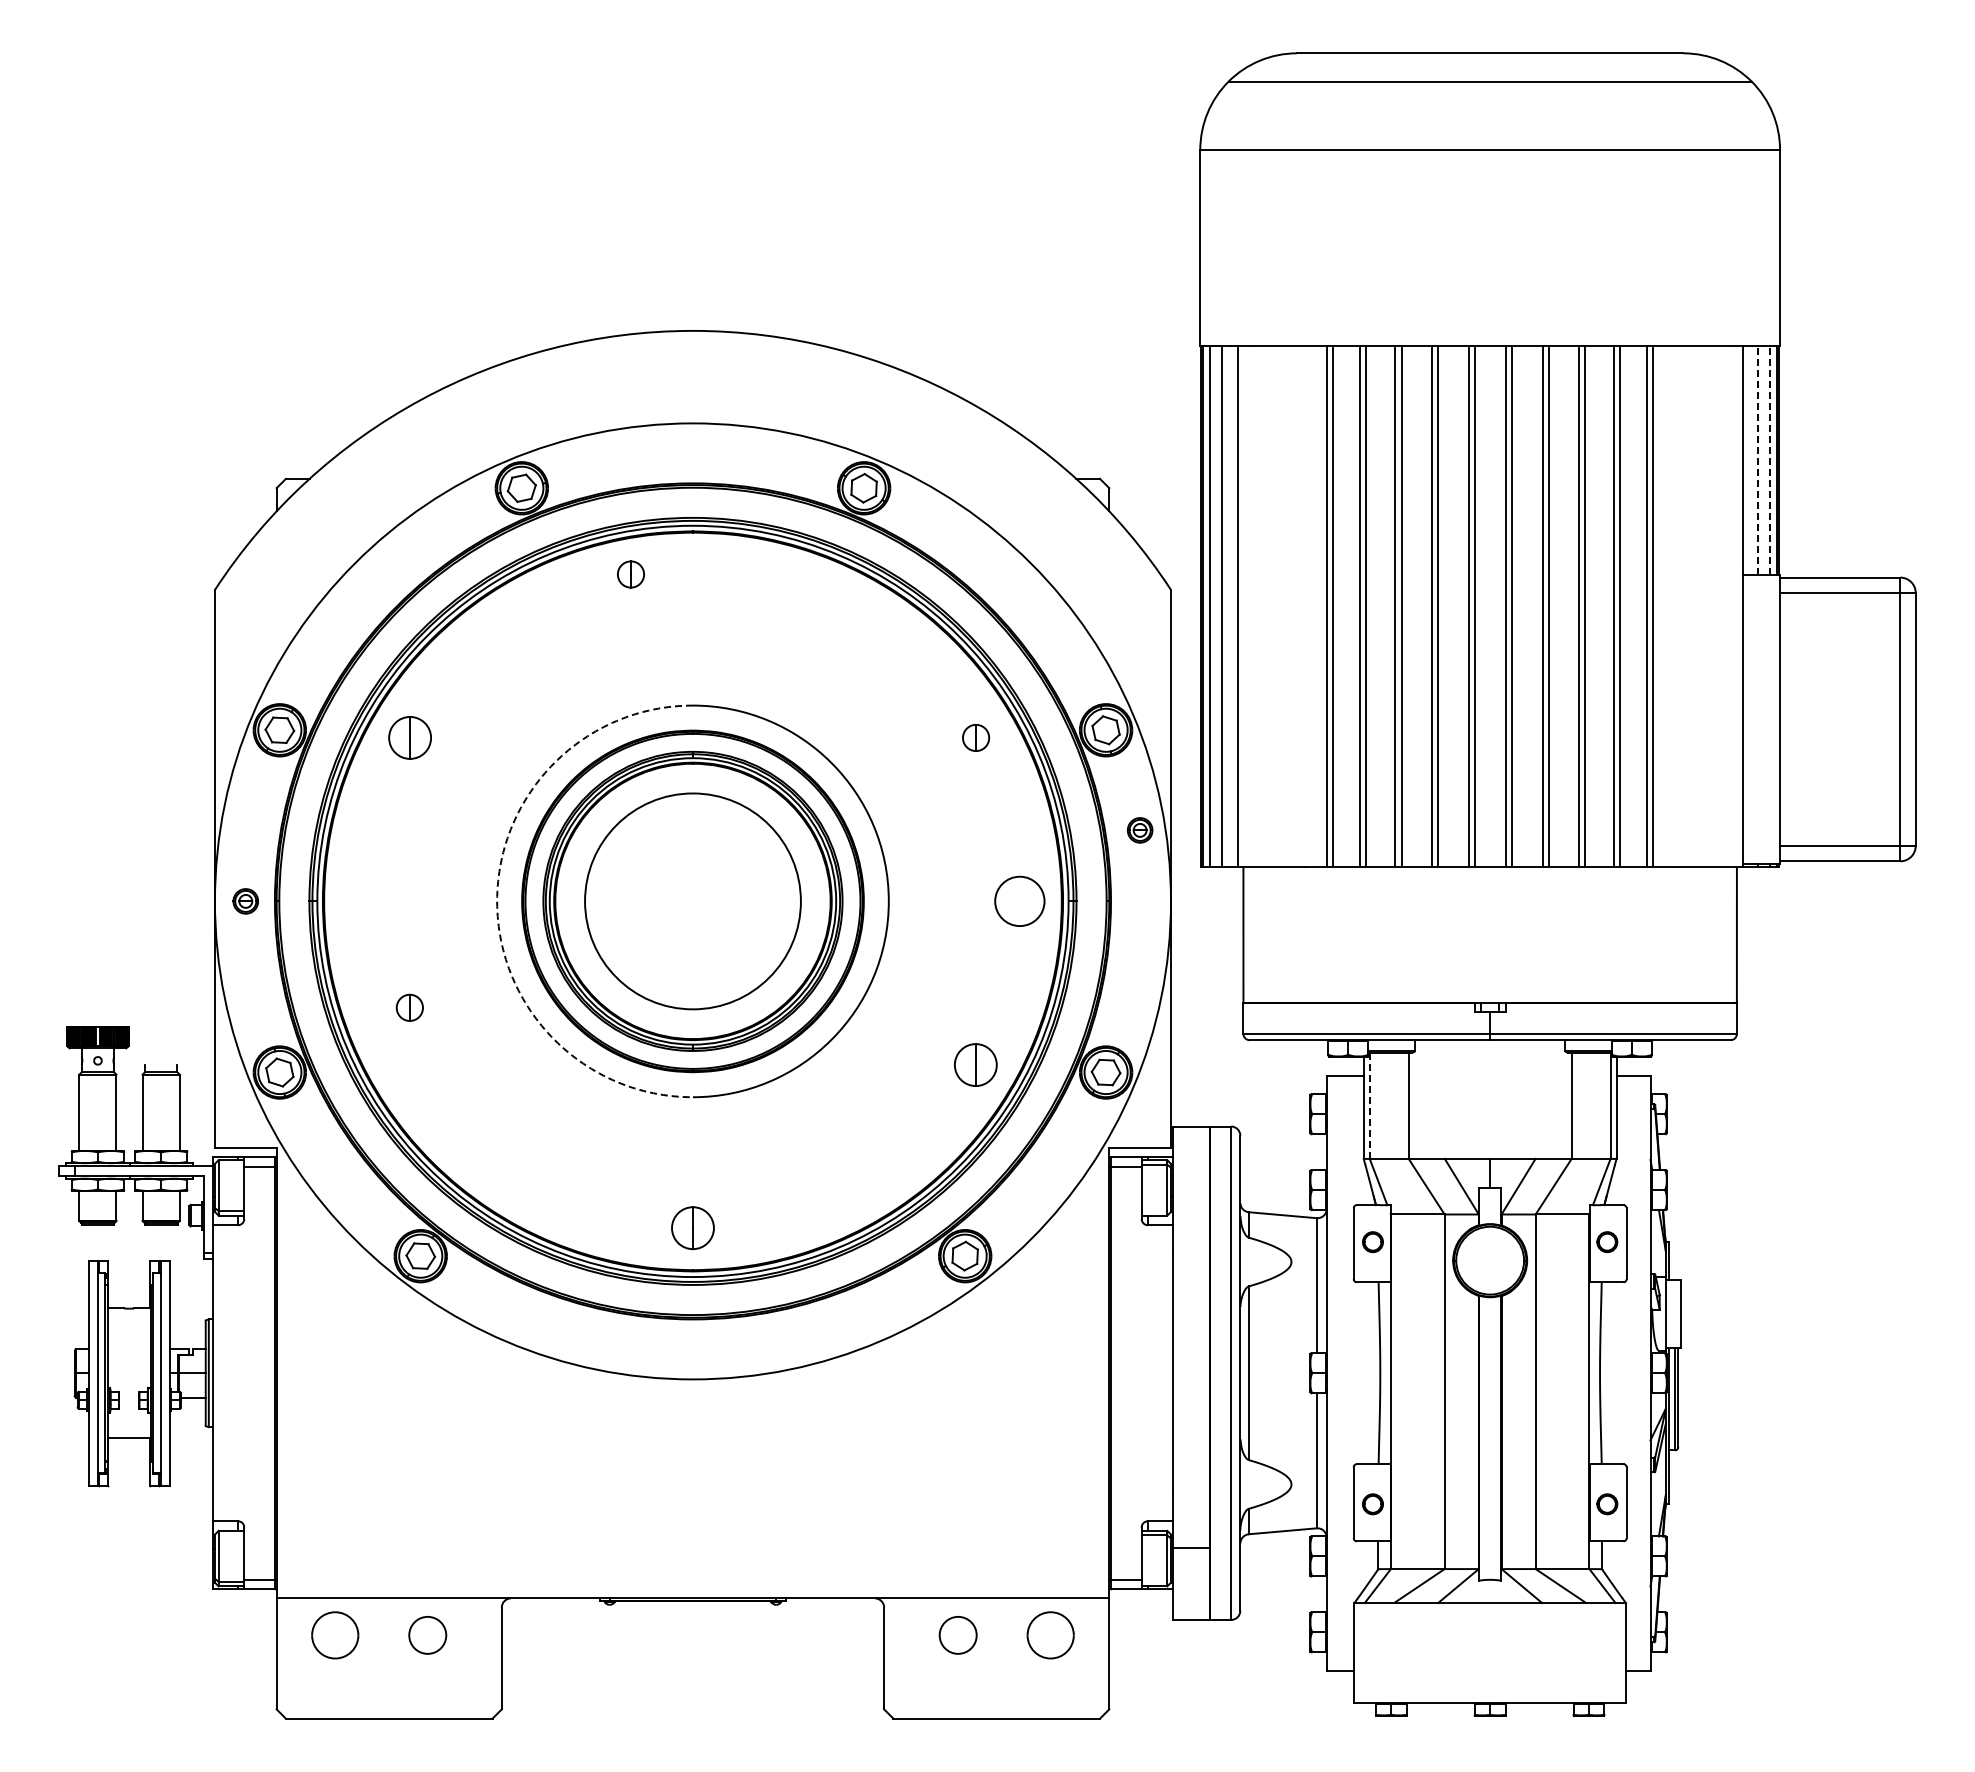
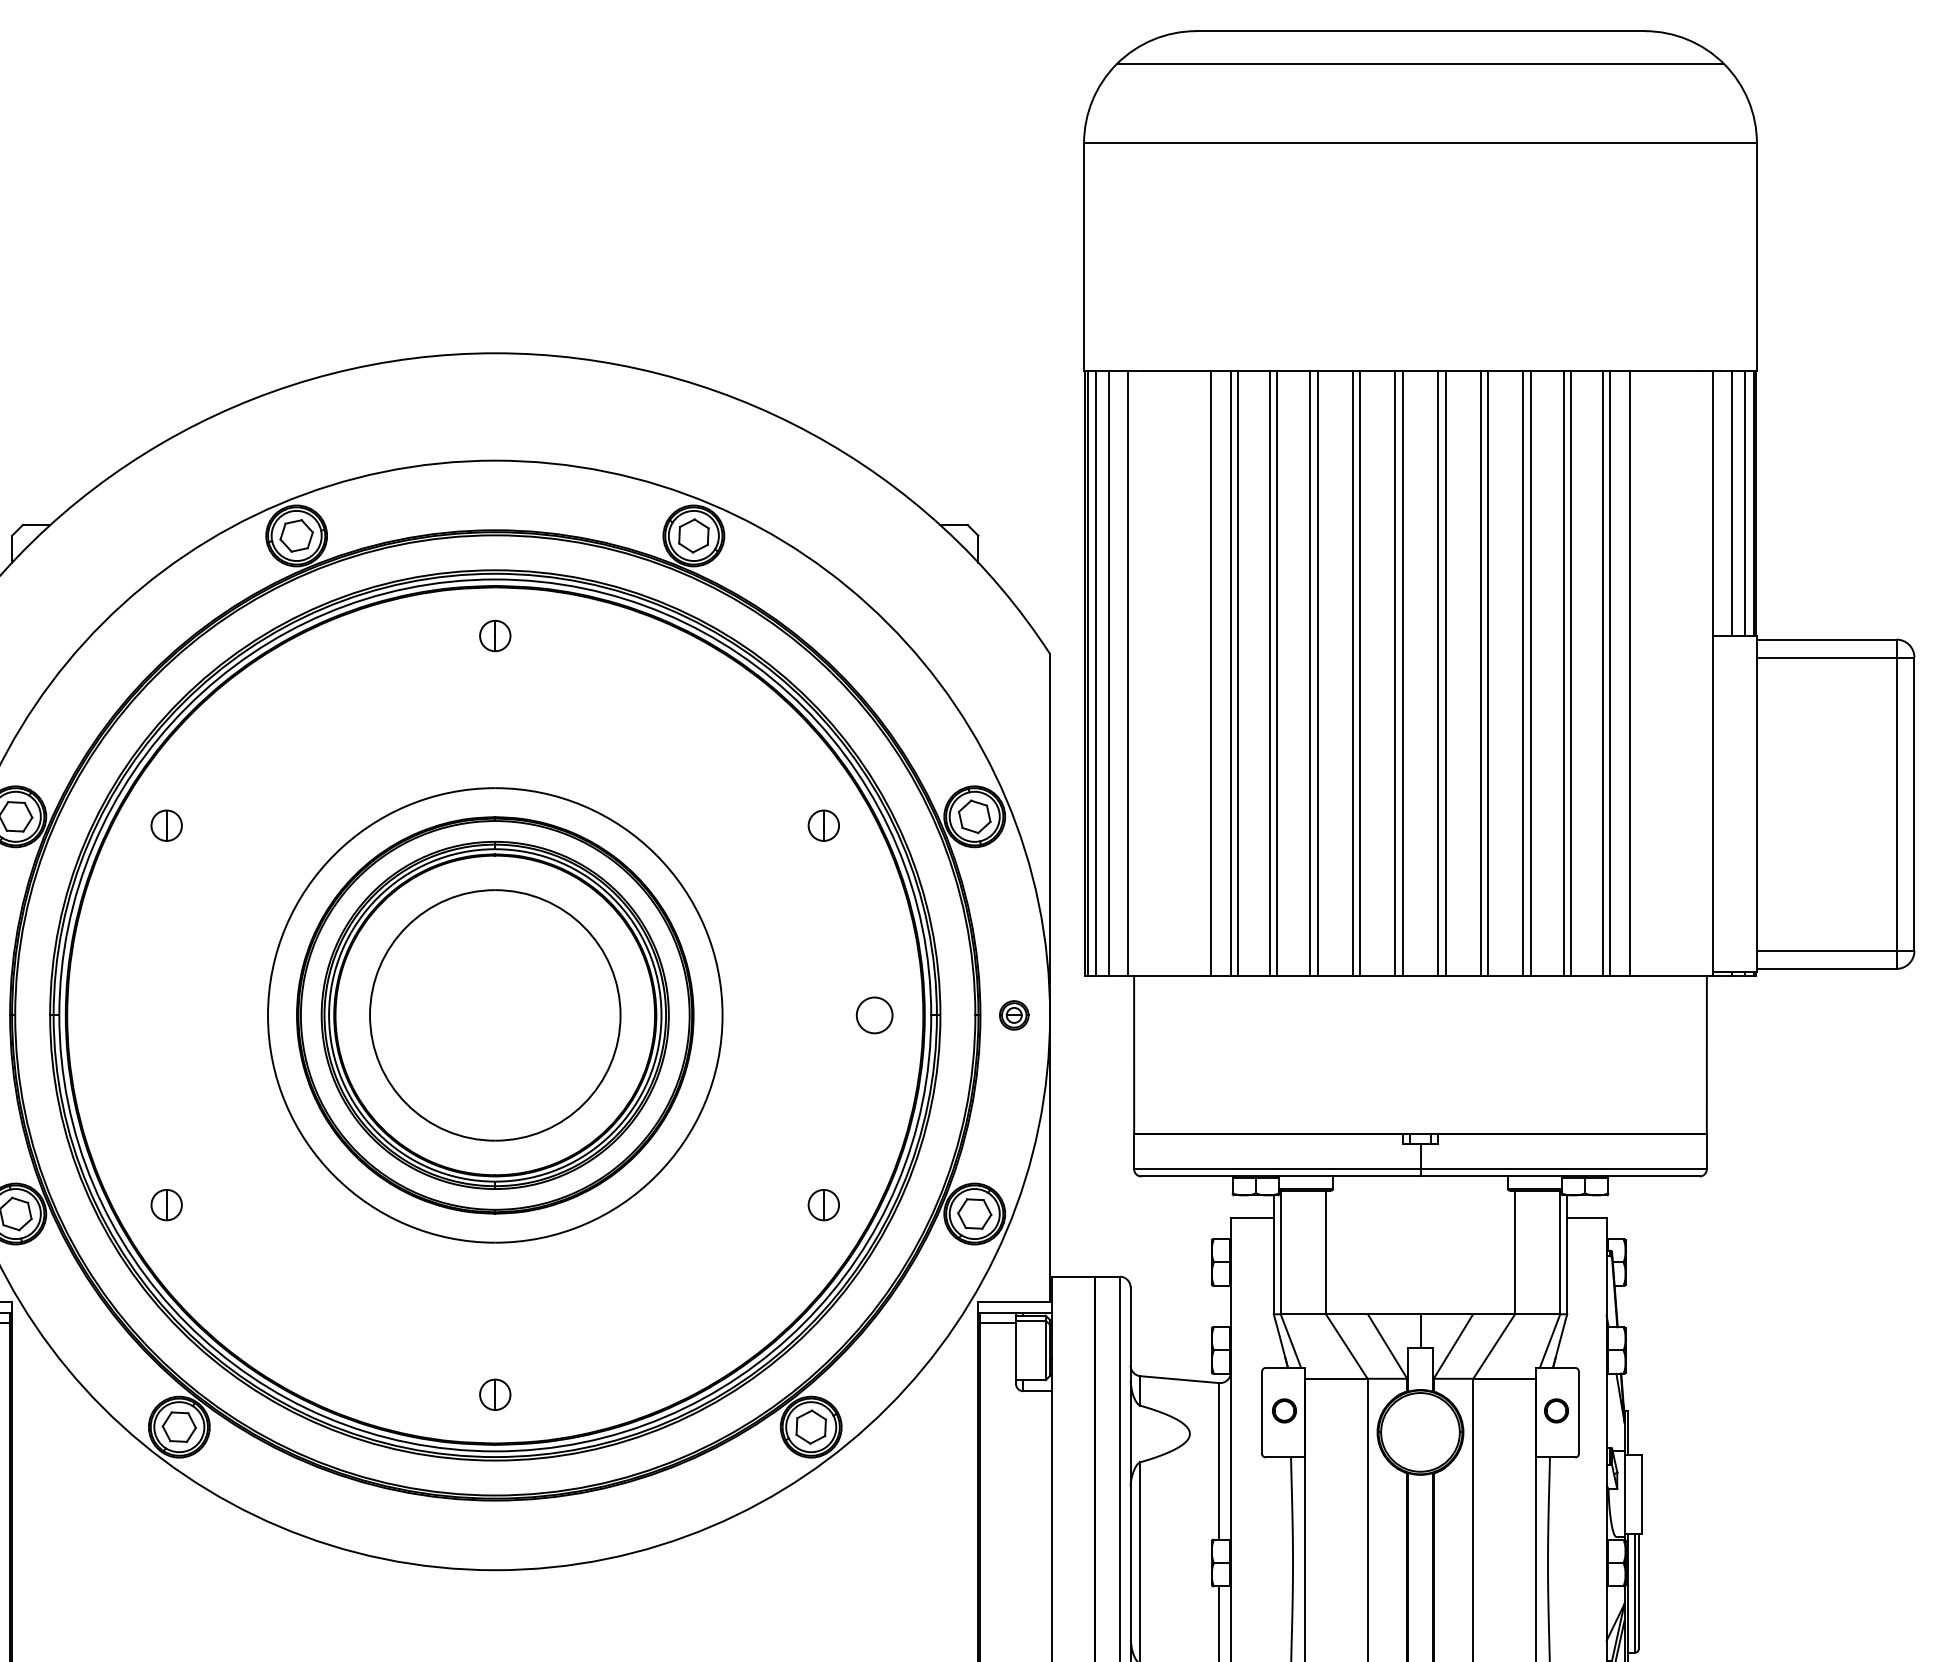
line: (1758, 459) -> (1731, 502), dashed -> solid
line: (1770, 459) -> (1745, 502), dashed -> solid
part: (630, 574) -> (494, 636), moved
line: (1309, 606) -> (1210, 673), added
line: (1671, 606) -> (1630, 673), added
part: (409, 737) -> (166, 825), size x0.62
part: (1139, 830) -> (1013, 1015), moved
circle: (1019, 900) -> (874, 1014), size x0.62
arc: (497, 901) -> (268, 1015), dashed -> solid
part: (409, 1007) -> (166, 1204), moved
part: (976, 1064) -> (824, 1204), size x0.62
line: (1369, 1106) -> (1280, 1253), dashed -> solid
part: (692, 1228) -> (494, 1395), size x0.62

